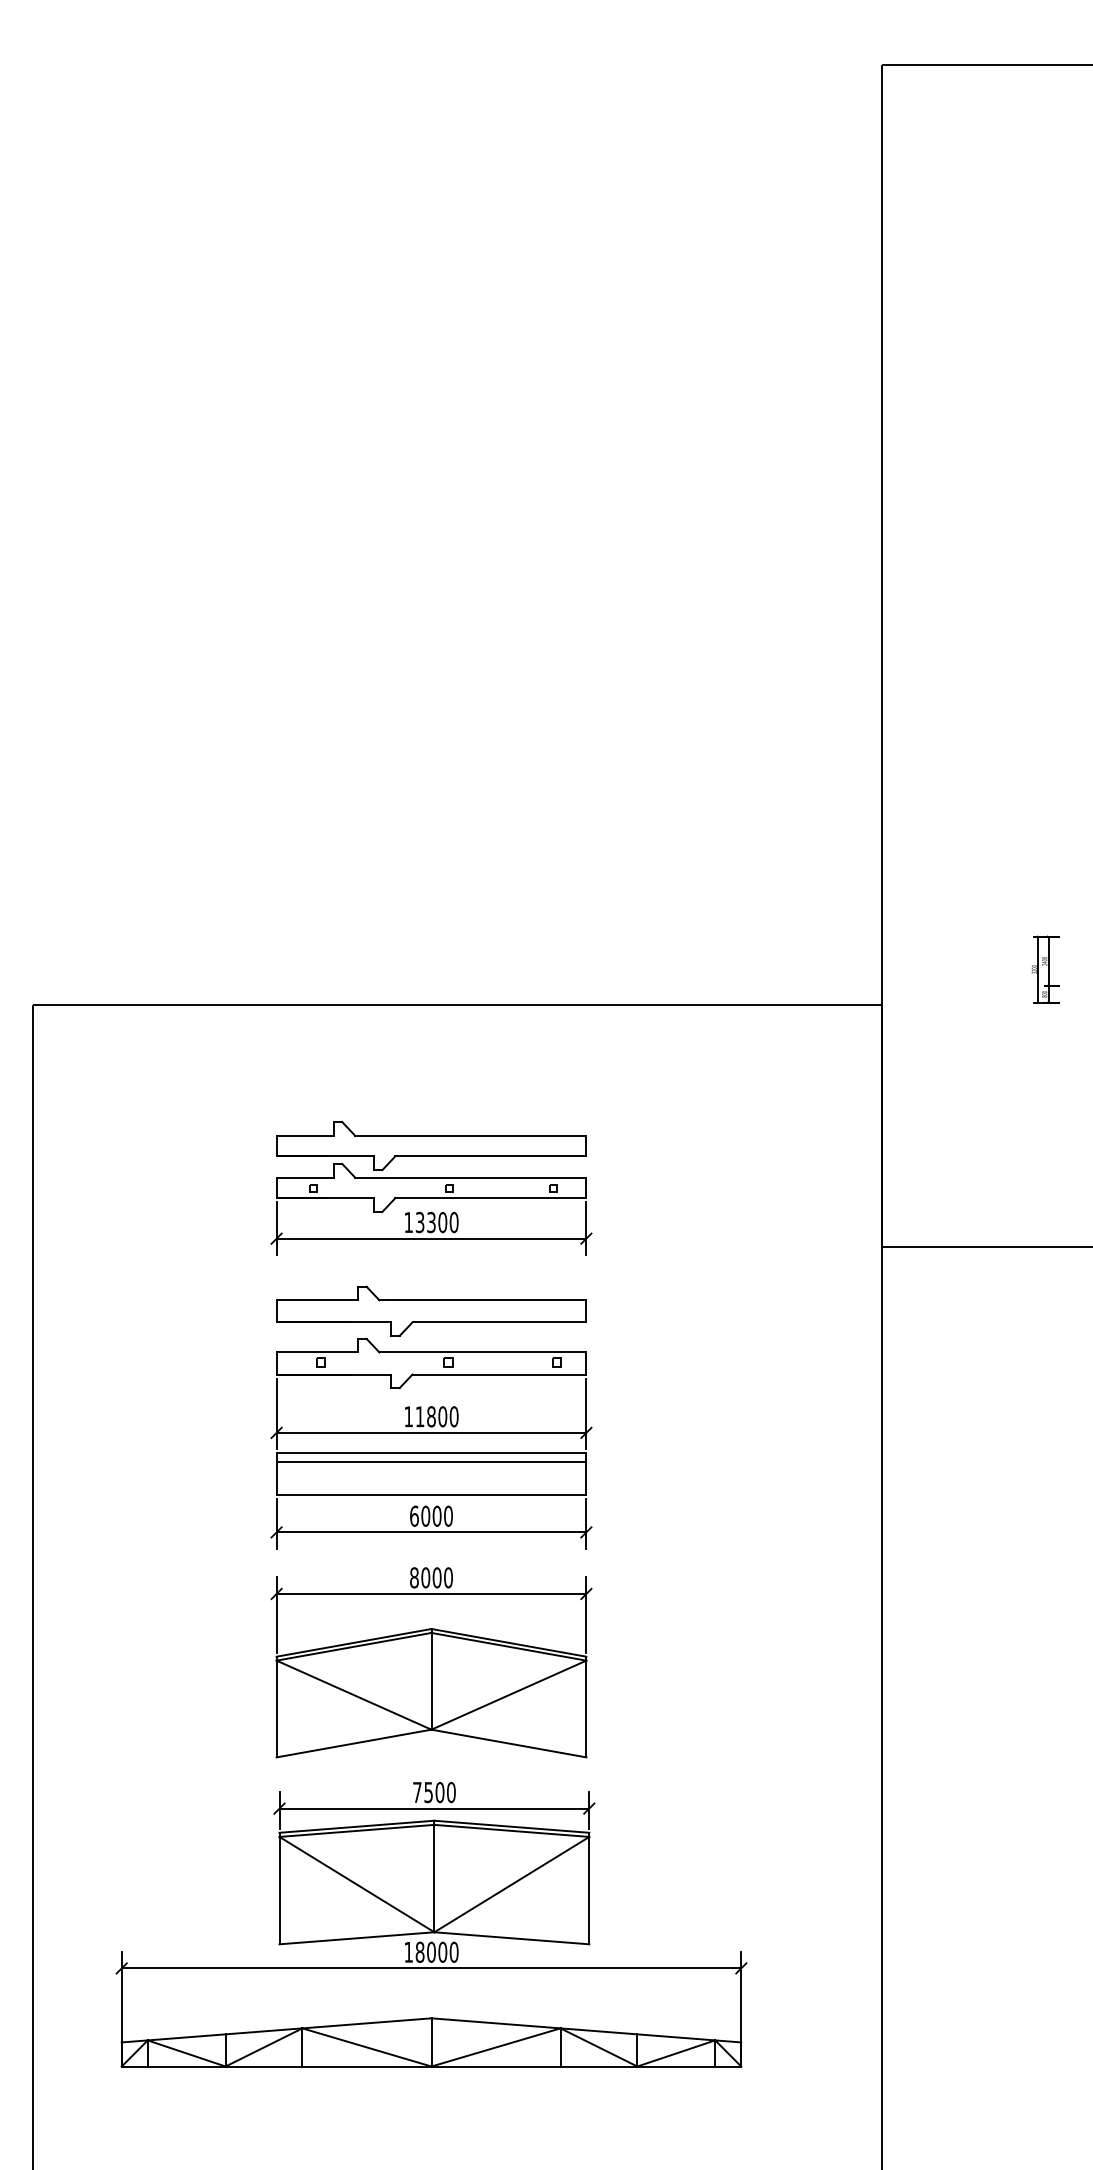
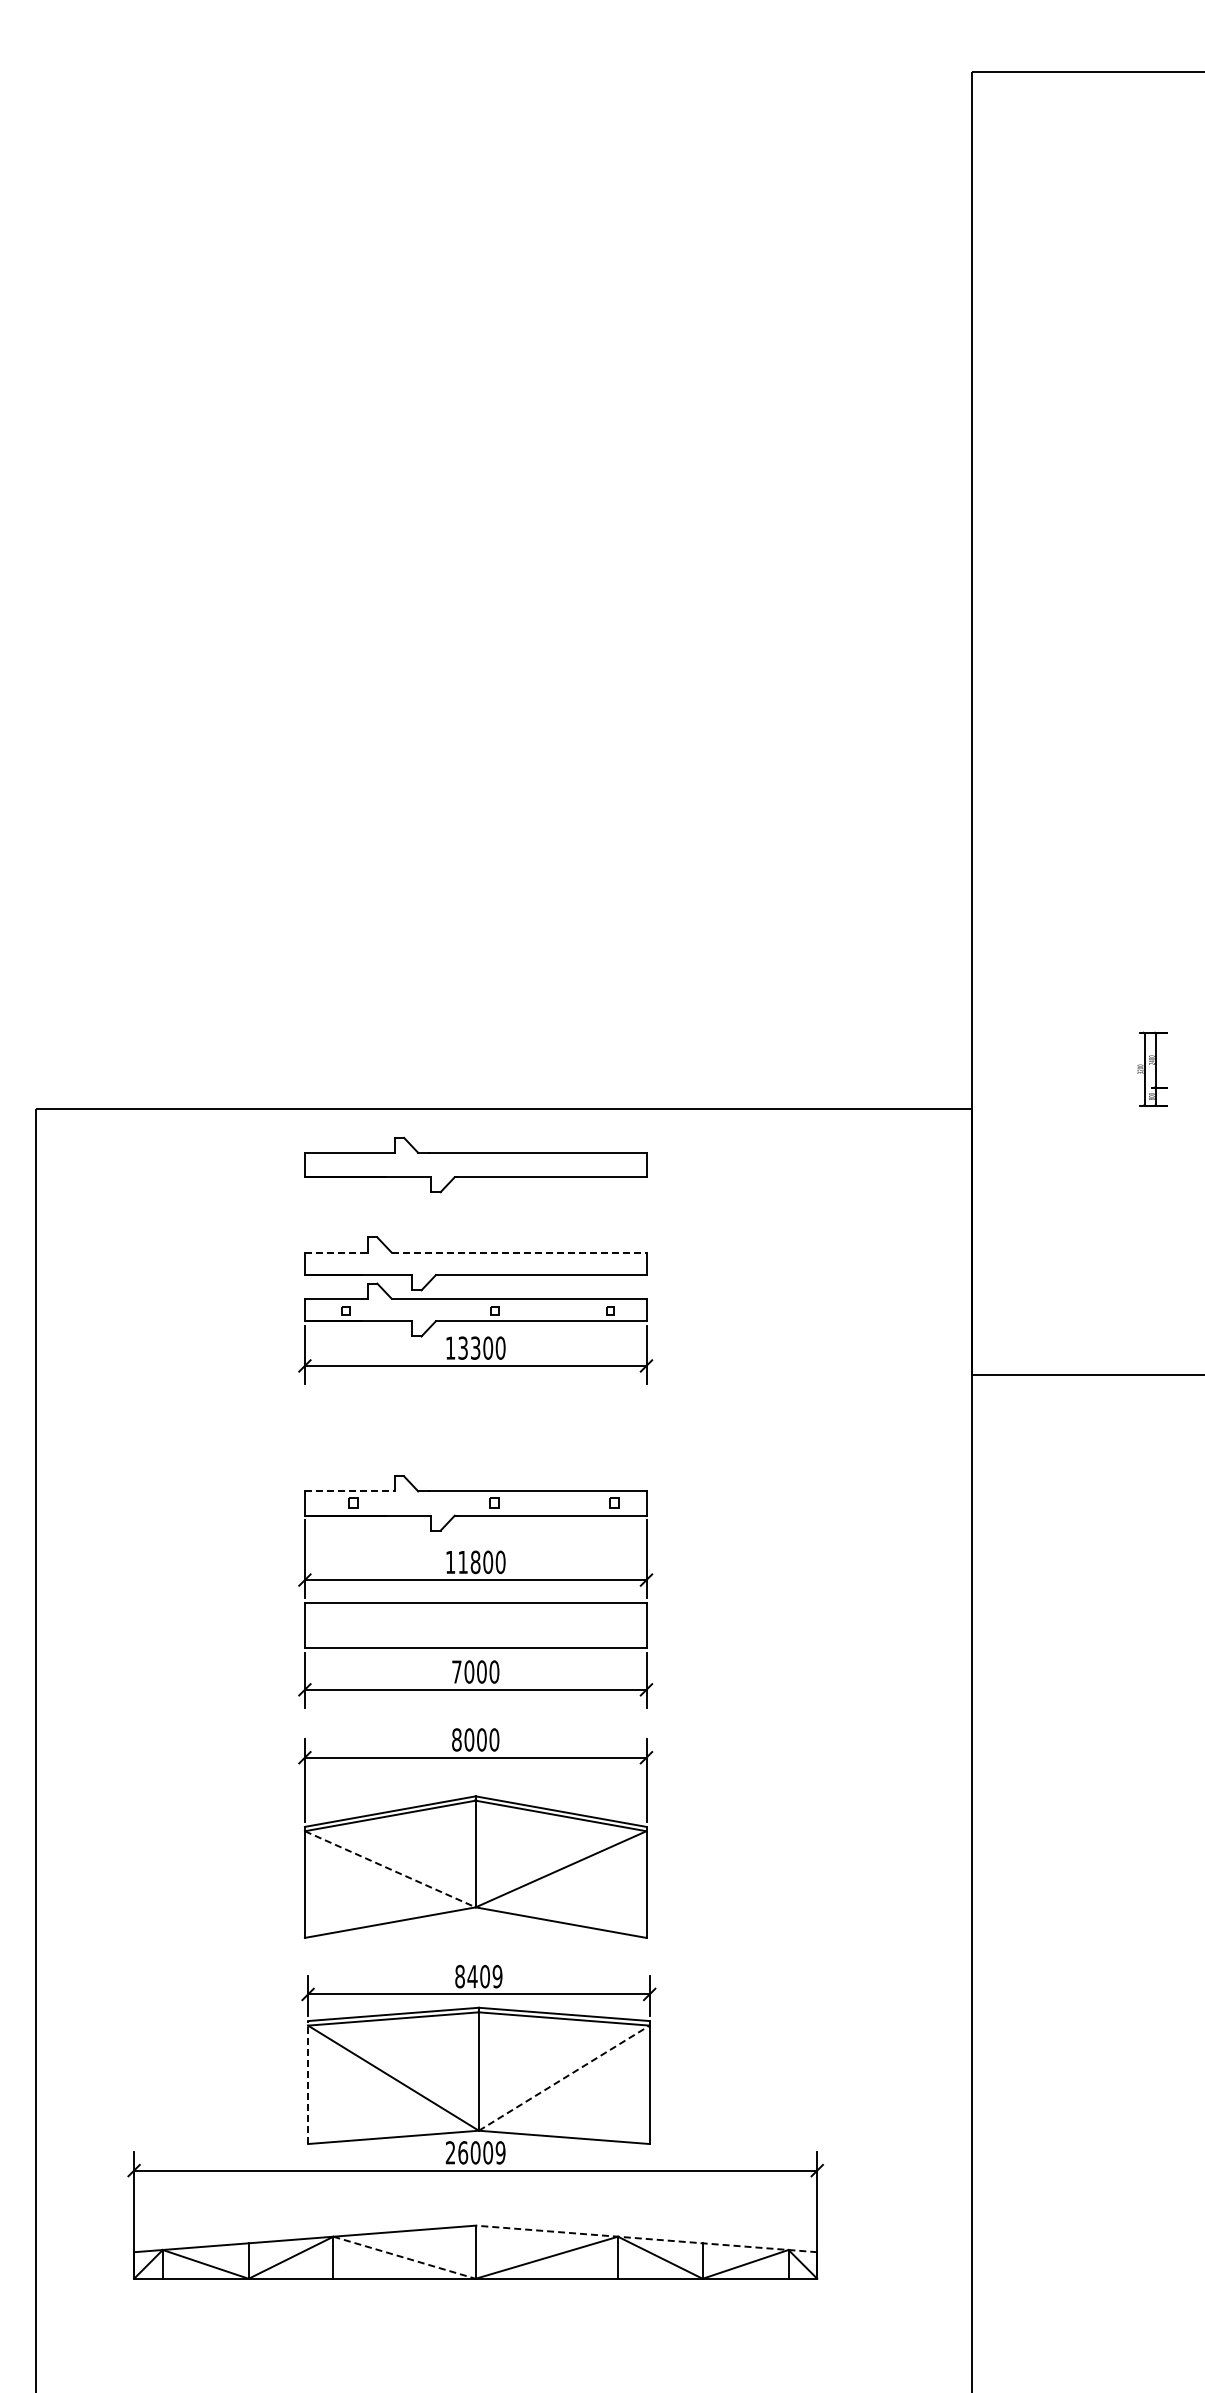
line: (305, 1135) -> (336, 1252), solid -> dashed
line: (471, 1135) -> (519, 1252), solid -> dashed
part: (431, 1310) -> (475, 1164), moved
line: (317, 1352) -> (349, 1491), solid -> dashed
line: (431, 1462) -> (475, 1612), removed
text: (414, 1515) -> (456, 1671), 6000 -> 7000
line: (354, 1695) -> (390, 1869), solid -> dashed
text: (434, 1792) -> (478, 1976), 7500 -> 8409
line: (512, 1883) -> (564, 2077), solid -> dashed
line: (279, 1888) -> (308, 2082), solid -> dashed
text: (431, 1951) -> (475, 2152), 18000 -> 26009
line: (585, 2029) -> (645, 2238), solid -> dashed
line: (367, 2047) -> (405, 2257), solid -> dashed

